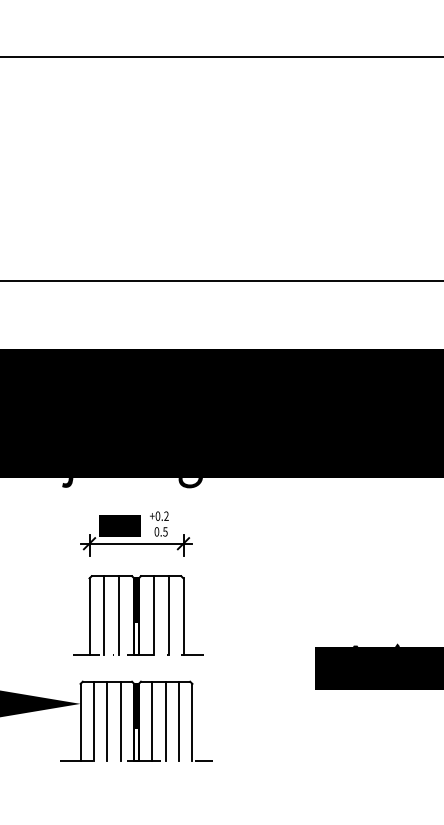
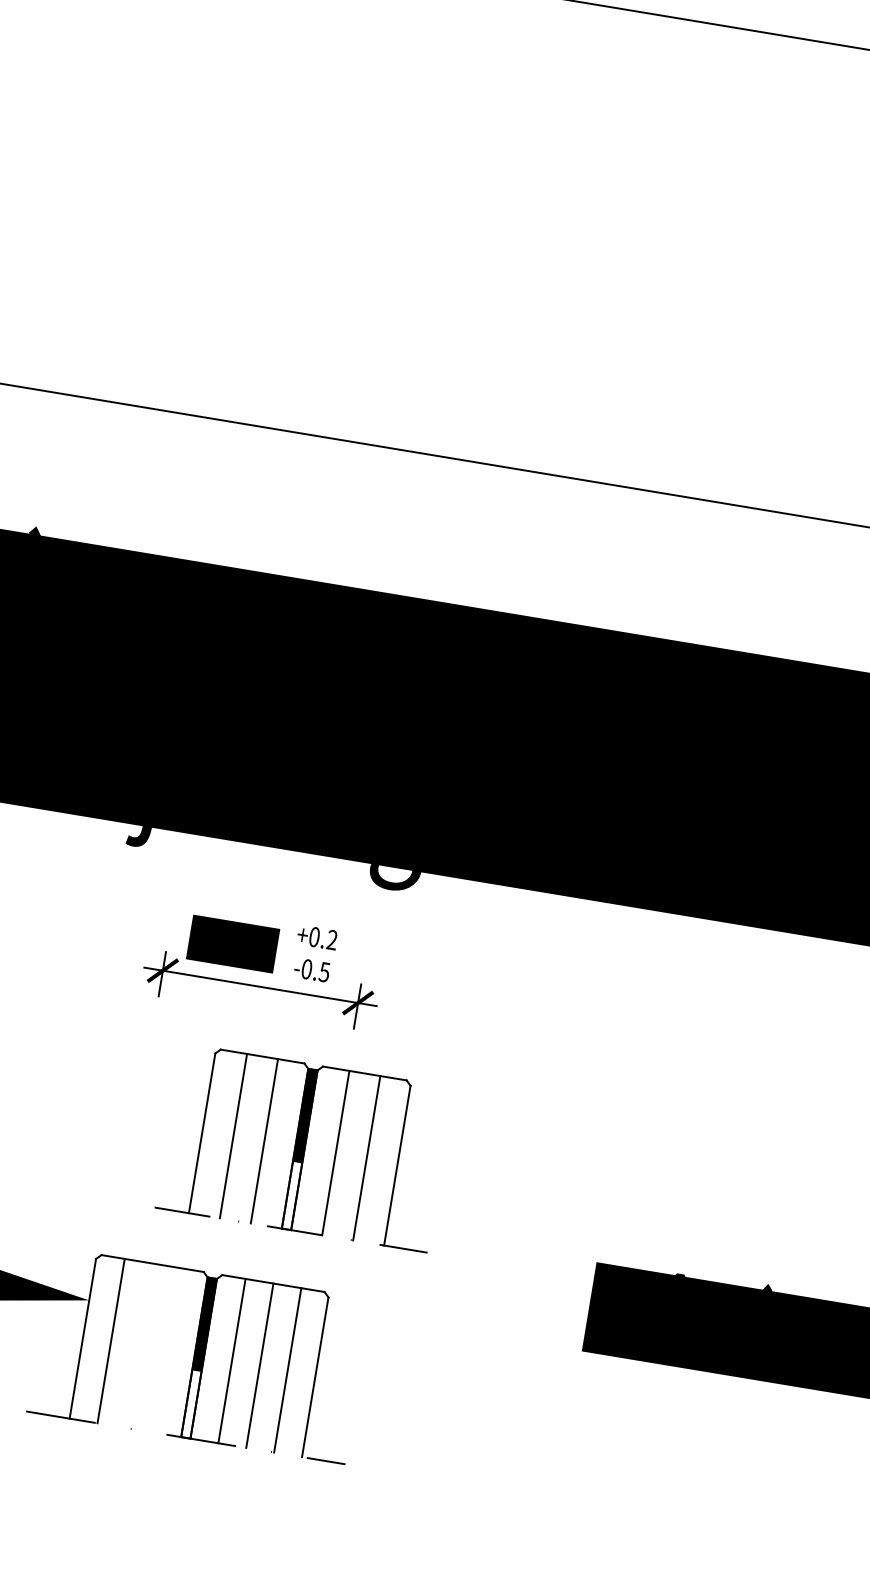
part: (138, 615) -> (304, 1147), moved
line: (107, 720) -> (139, 1344), removed
line: (120, 720) -> (166, 1348), removed

